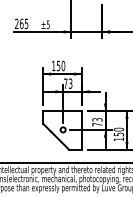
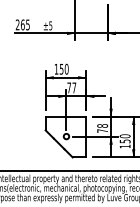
text: (70, 83) -> (74, 87), 73 -> 77
text: (97, 119) -> (102, 125), 73 -> 78

